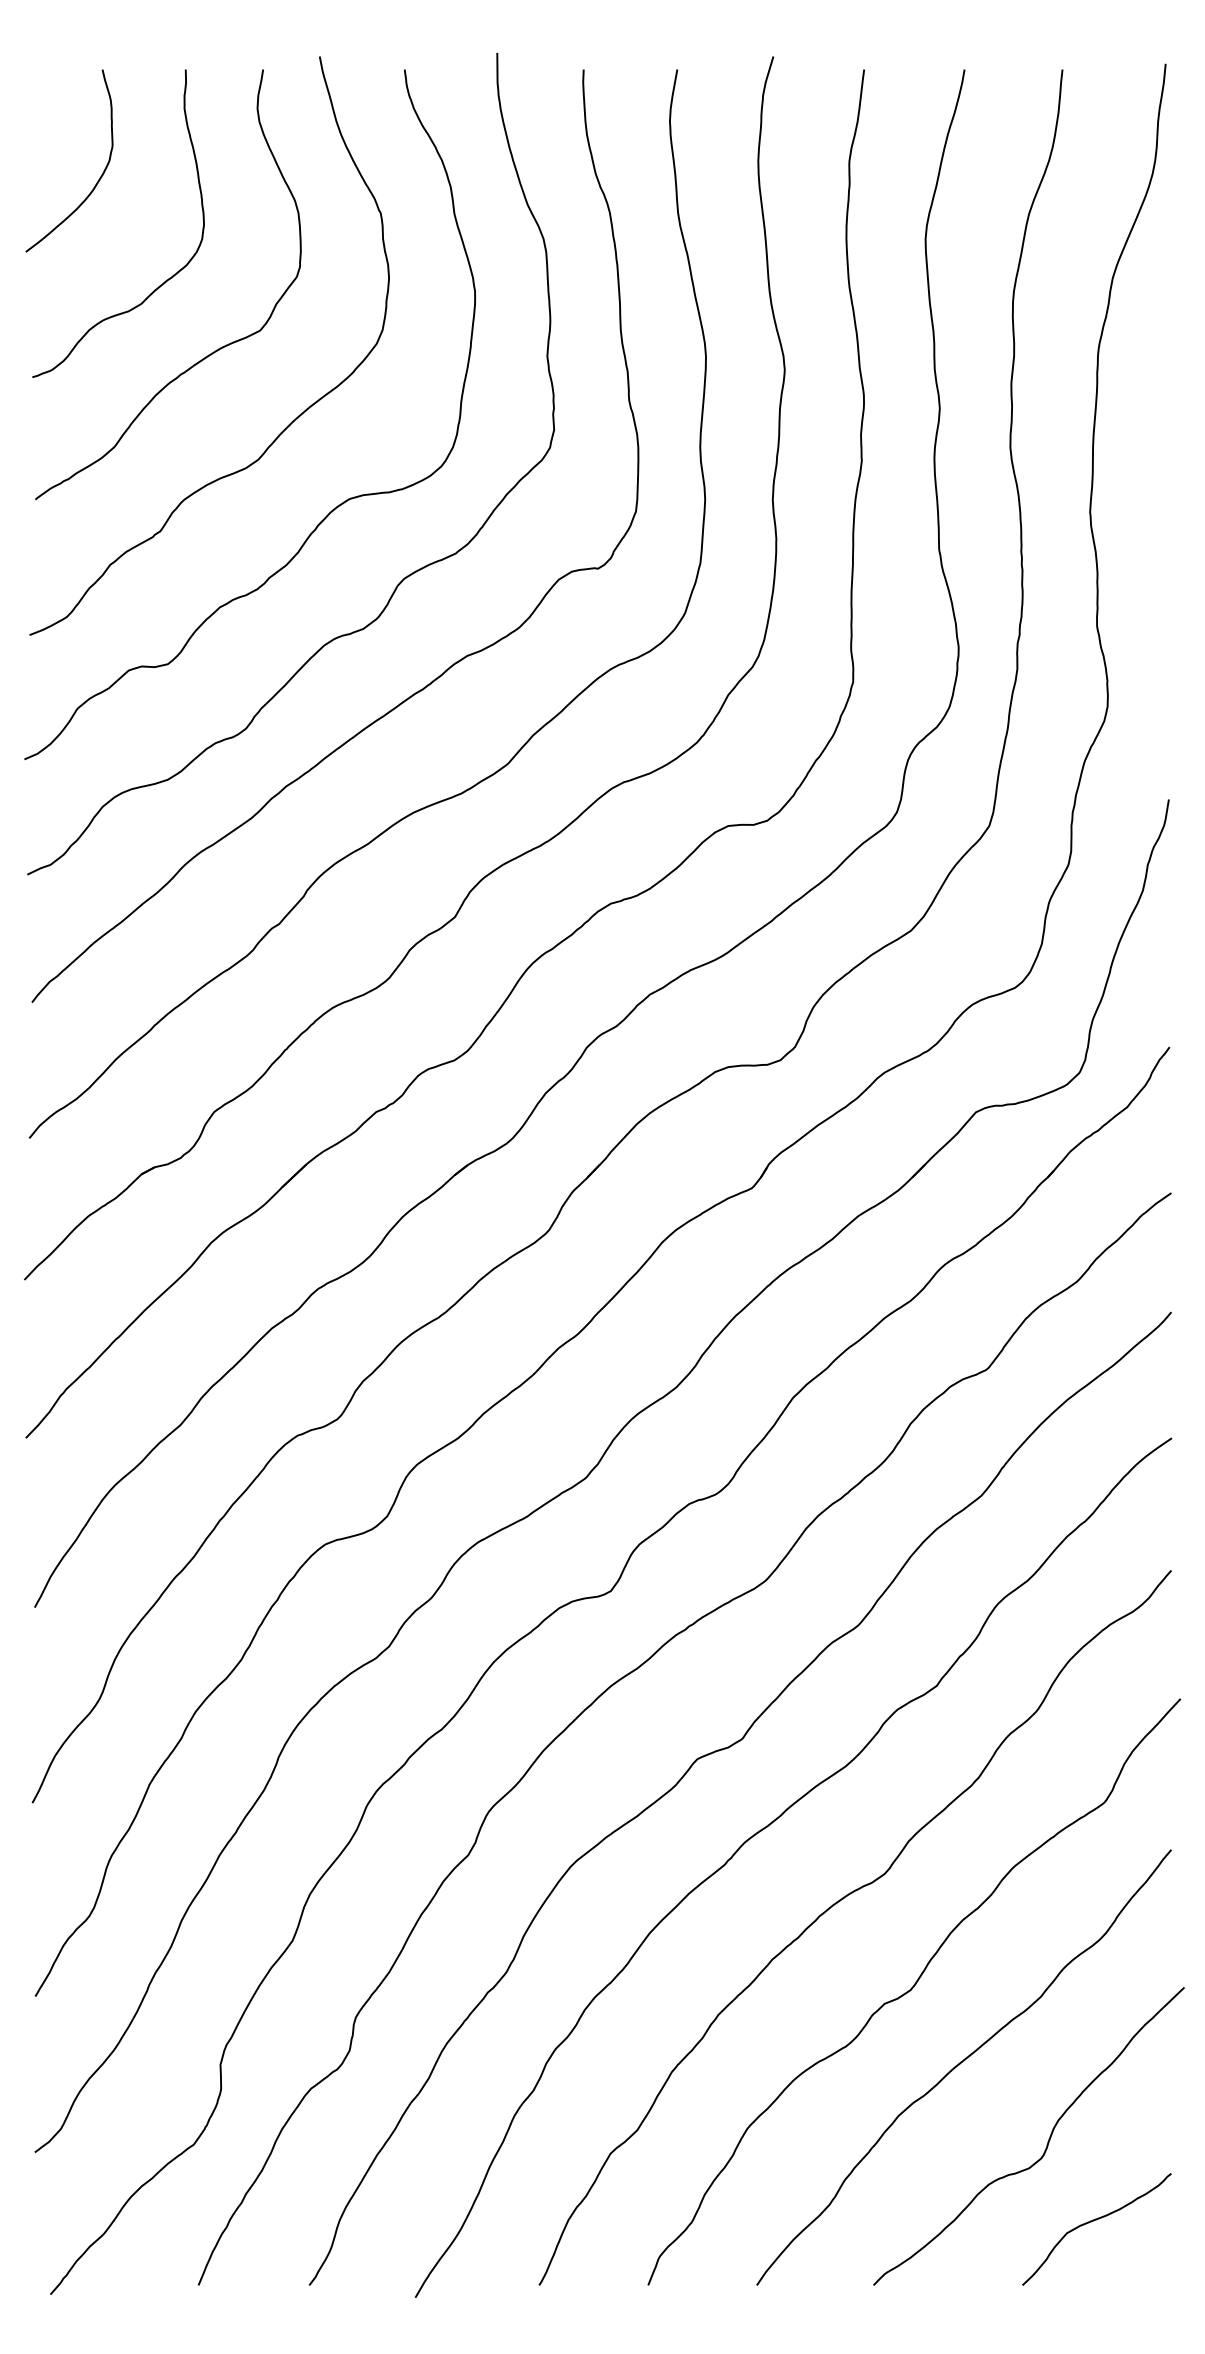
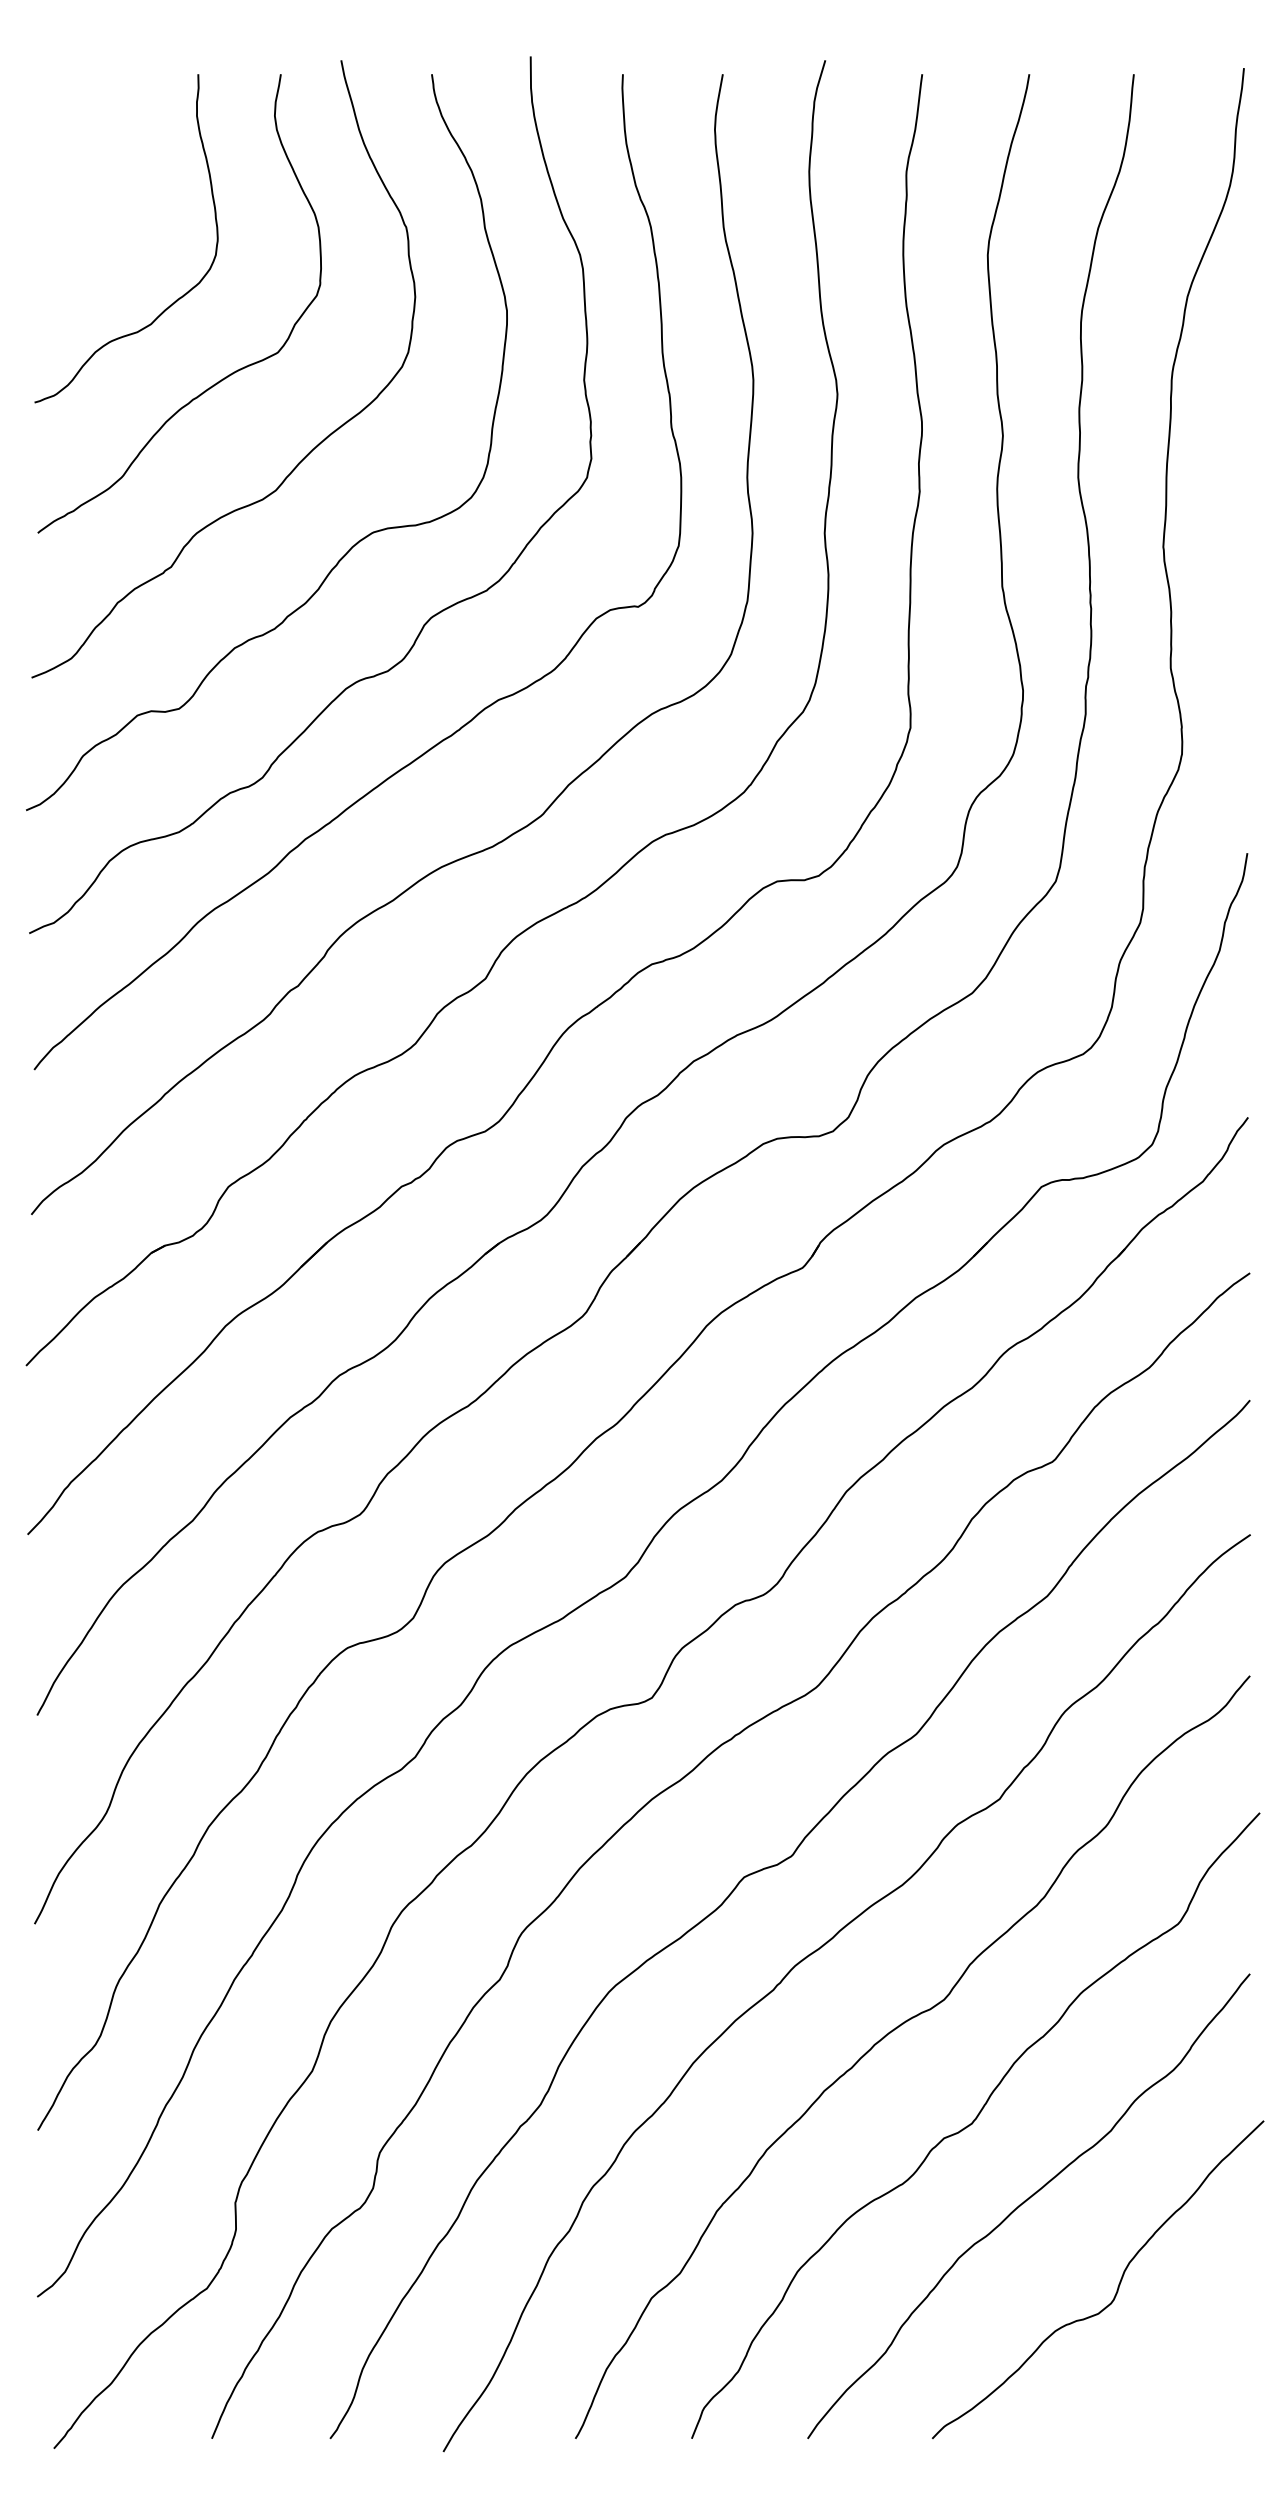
curve: (97, 180) -> (104, 192), removed
curve: (1092, 2222) -> (1165, 2371), removed

